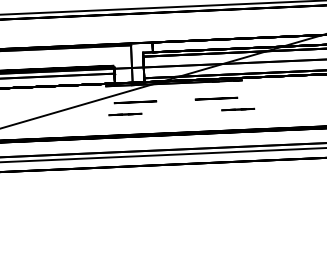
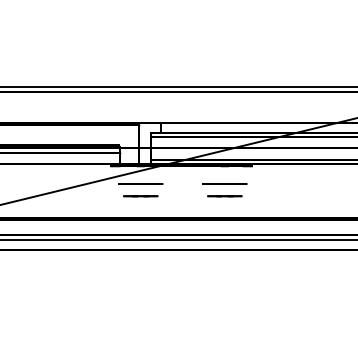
line: (237, 109) -> (224, 196), moved
line: (125, 114) -> (140, 196), moved

